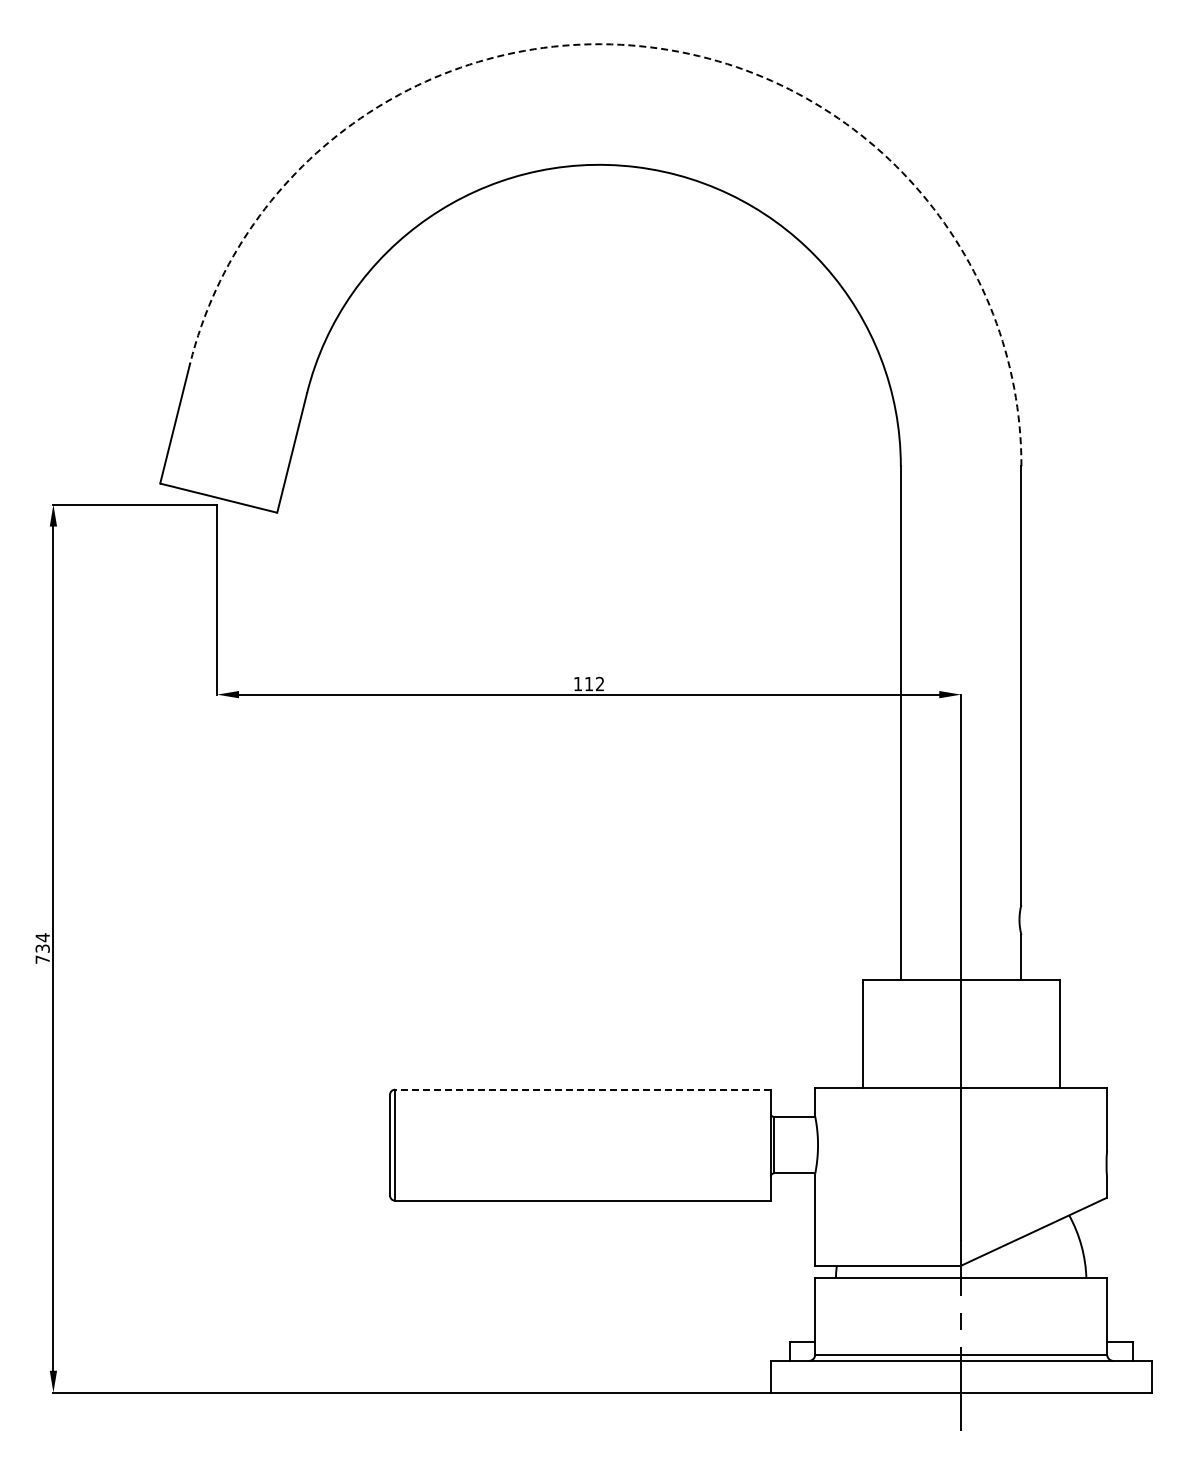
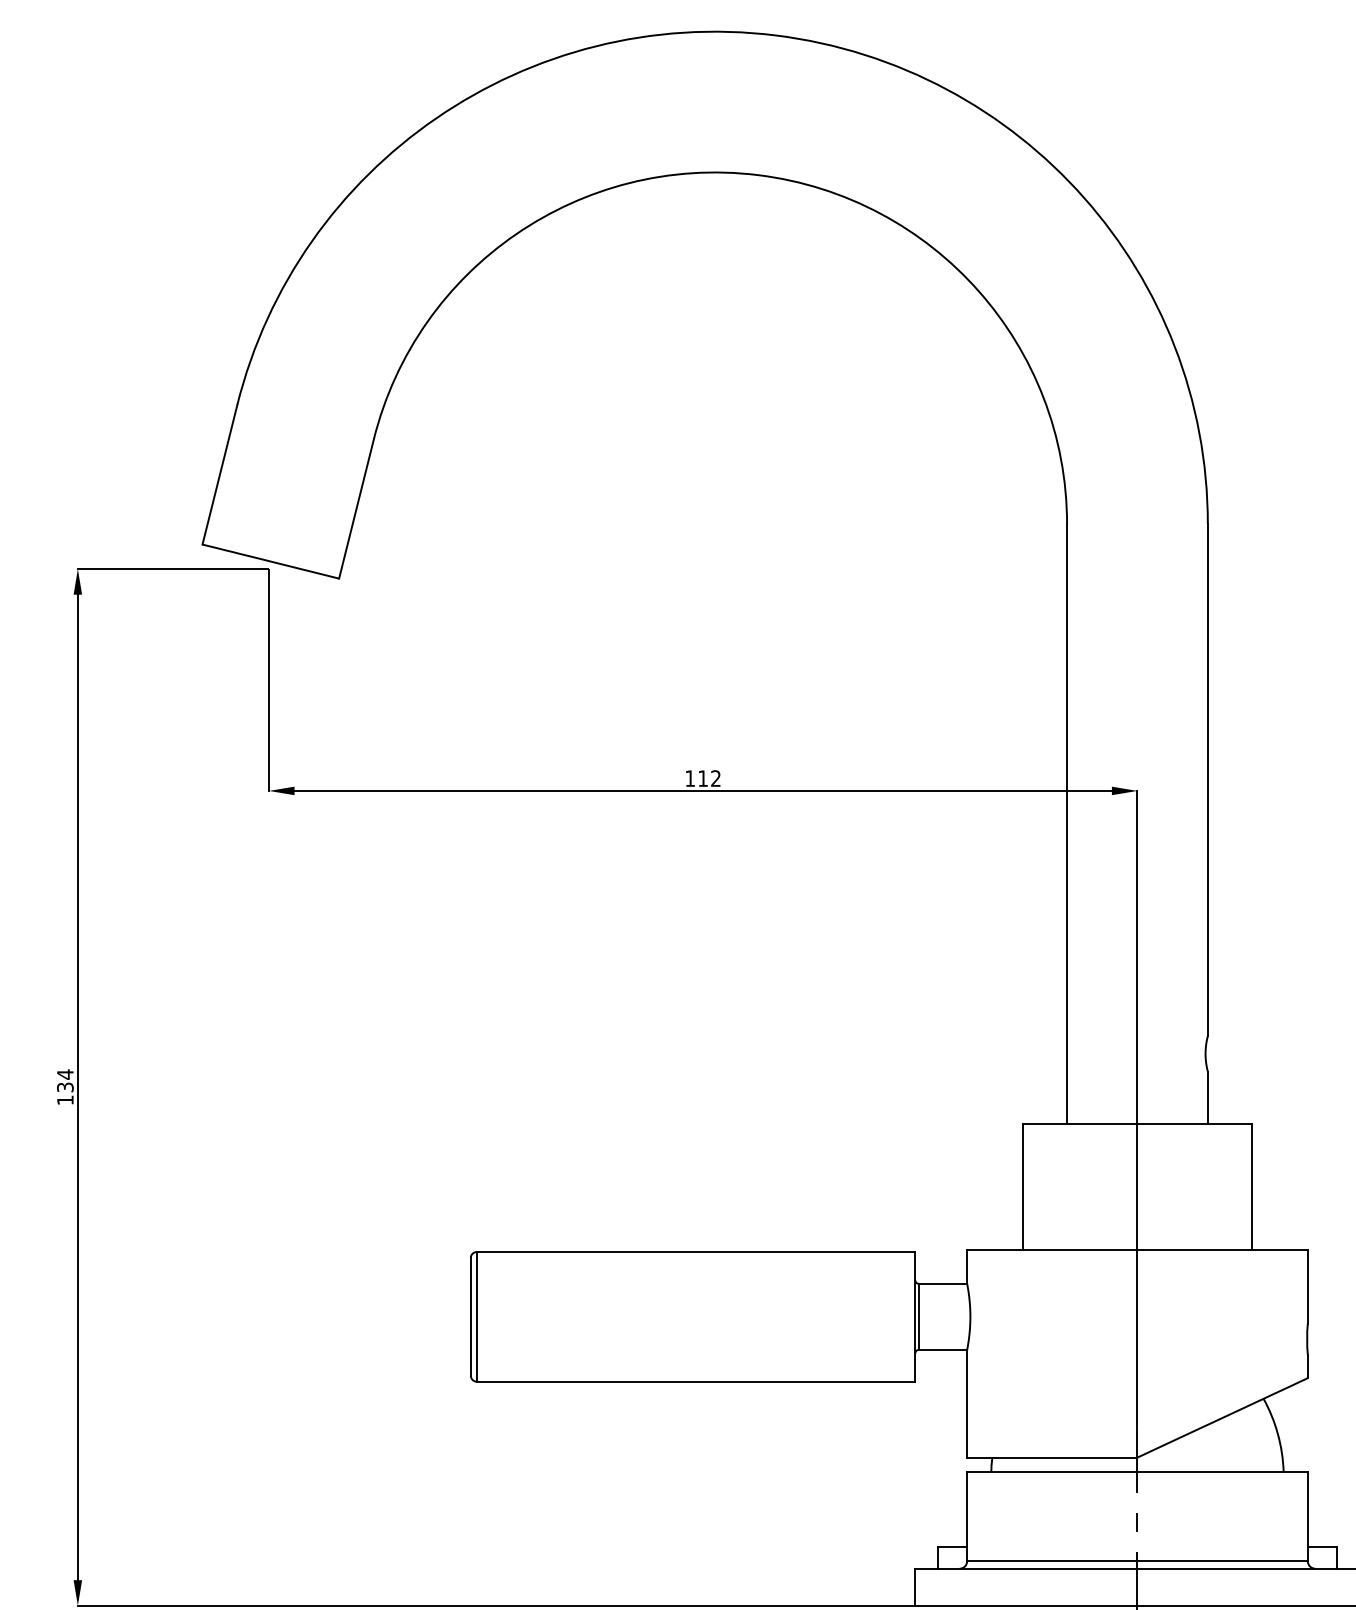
arc: (650, 47) -> (774, 35), dashed -> solid
text: (42, 959) -> (65, 1100), 734 -> 134
line: (582, 1089) -> (695, 1251), dashed -> solid

